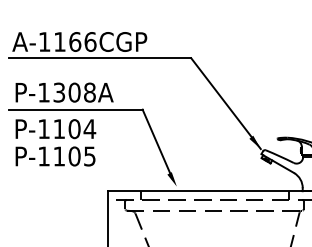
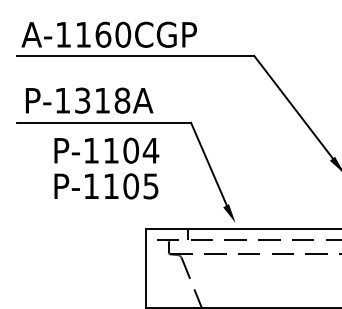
text: (90, 41) -> (123, 34), A-1166CGP -> A-1160CGP
text: (74, 92) -> (102, 100), P-1308A -> P-1318A
text: (55, 142) -> (106, 168), moved

